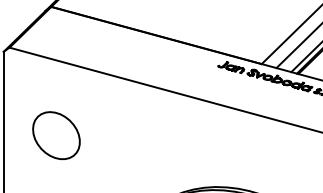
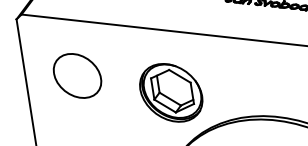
part: (56, 135) -> (77, 75), moved
part: (148, 150) -> (171, 92), added

